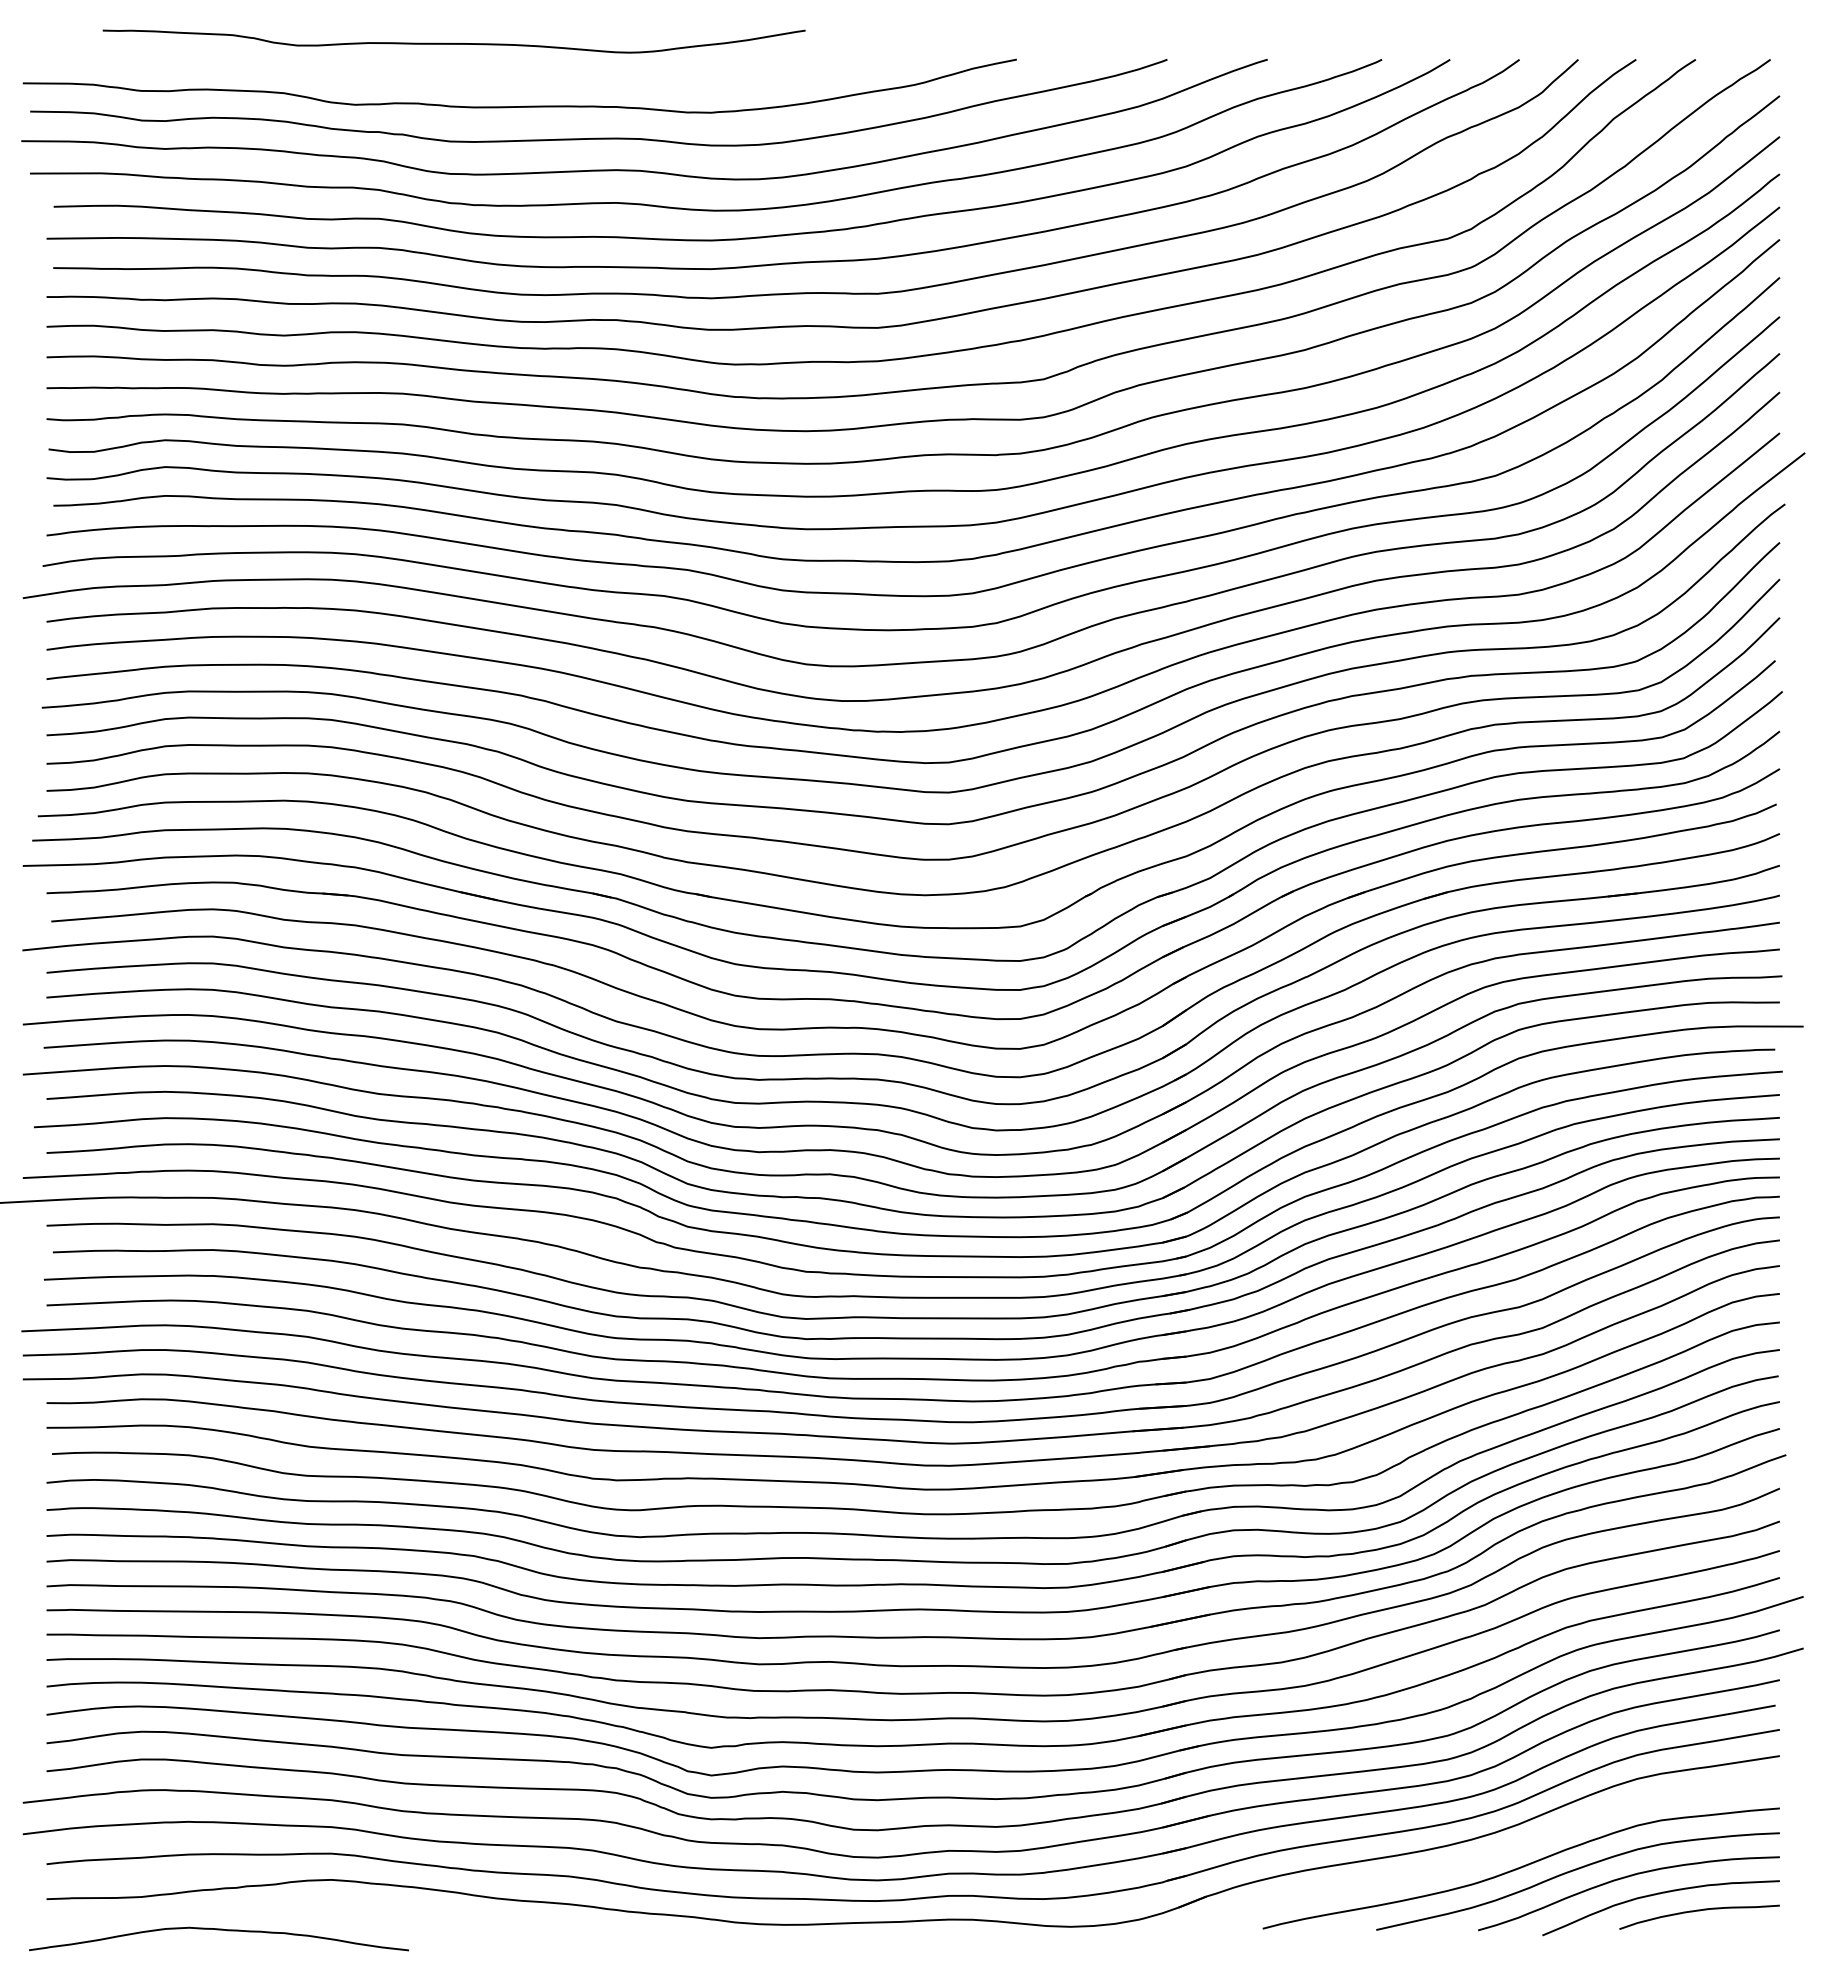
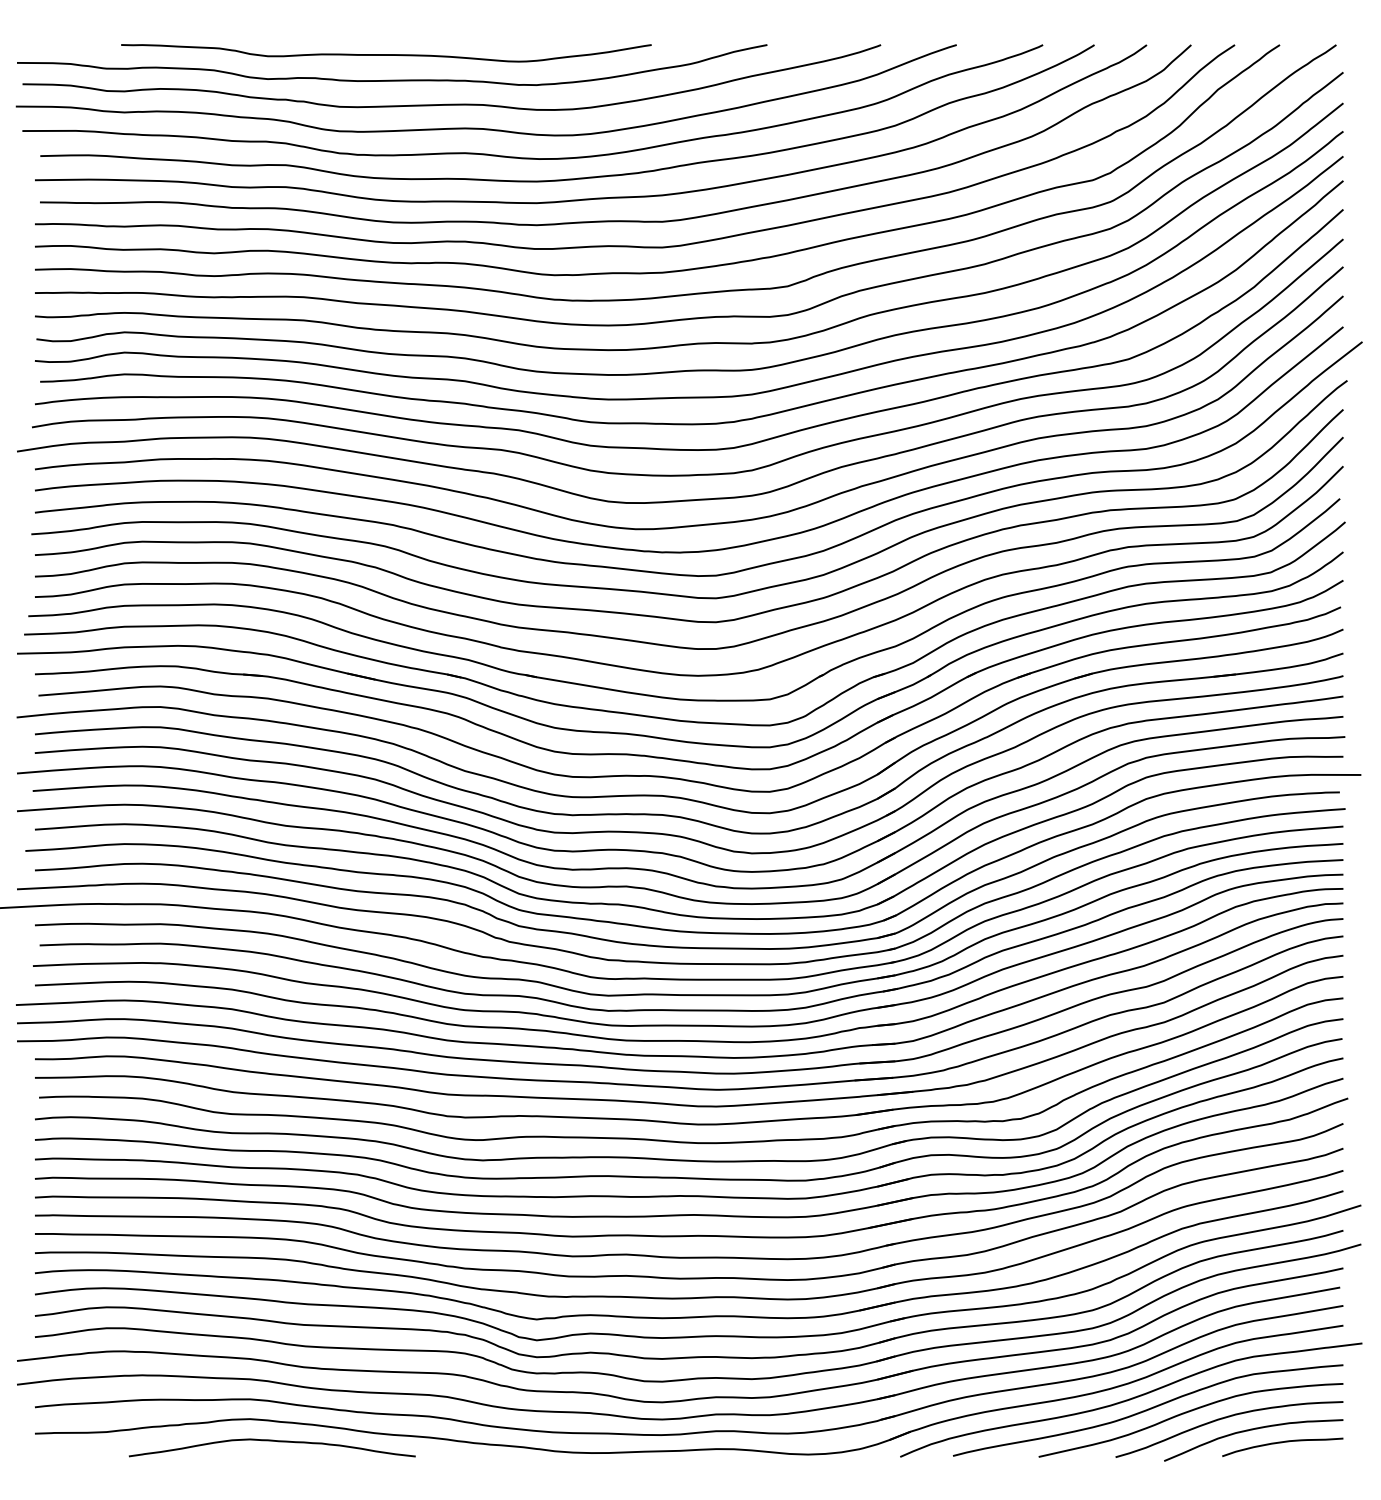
curve: (453, 43) -> (385, 54), moved
curve: (1498, 1854) -> (1130, 1399), added
curve: (218, 1930) -> (271, 1441), moved

